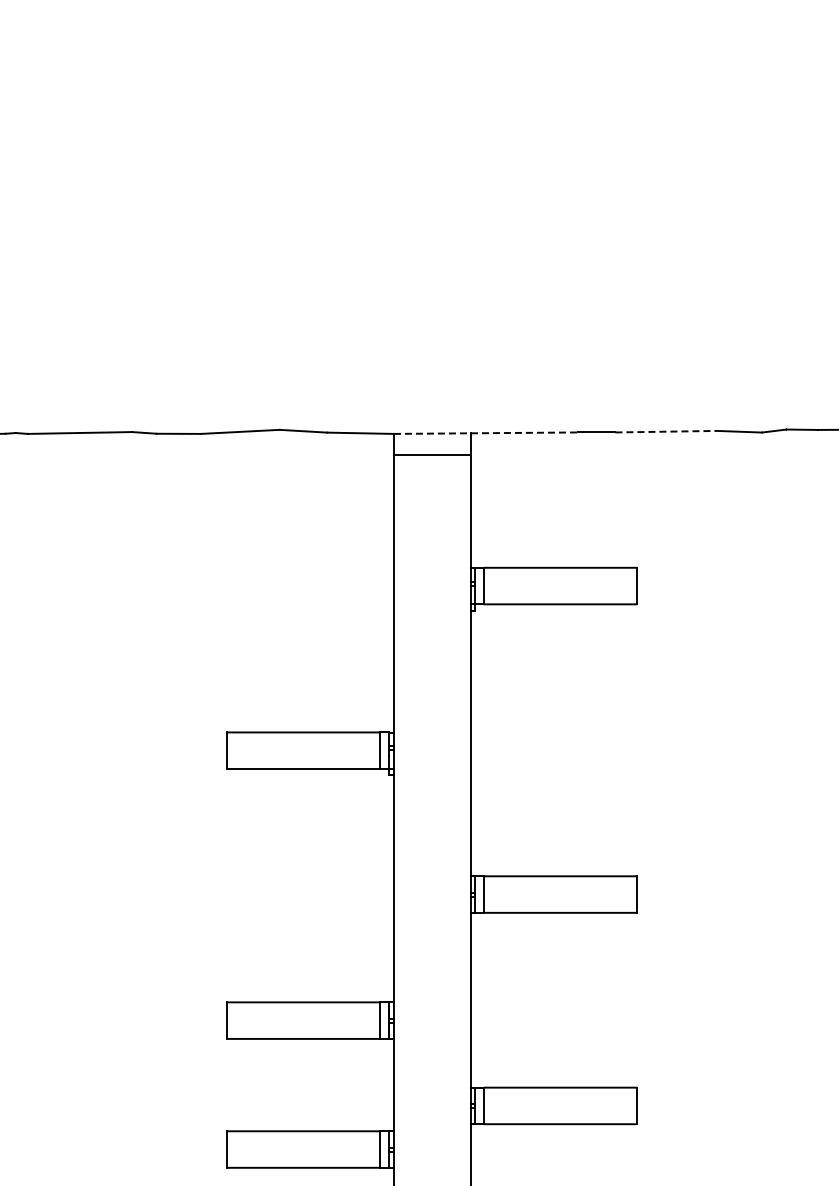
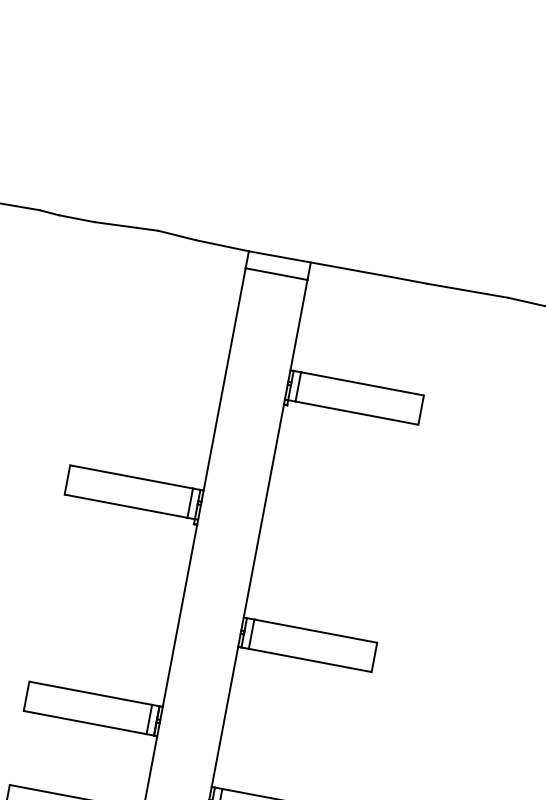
line: (666, 431) -> (468, 290), dashed -> solid
line: (485, 433) -> (322, 264), dashed -> solid

